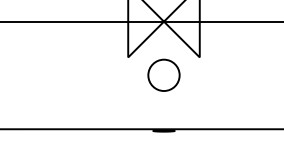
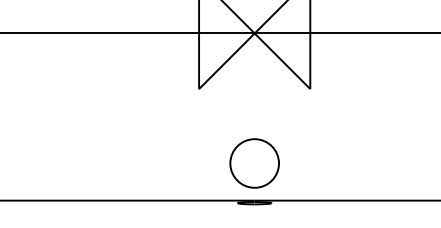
circle: (163, 74) -> (253, 162), moved

